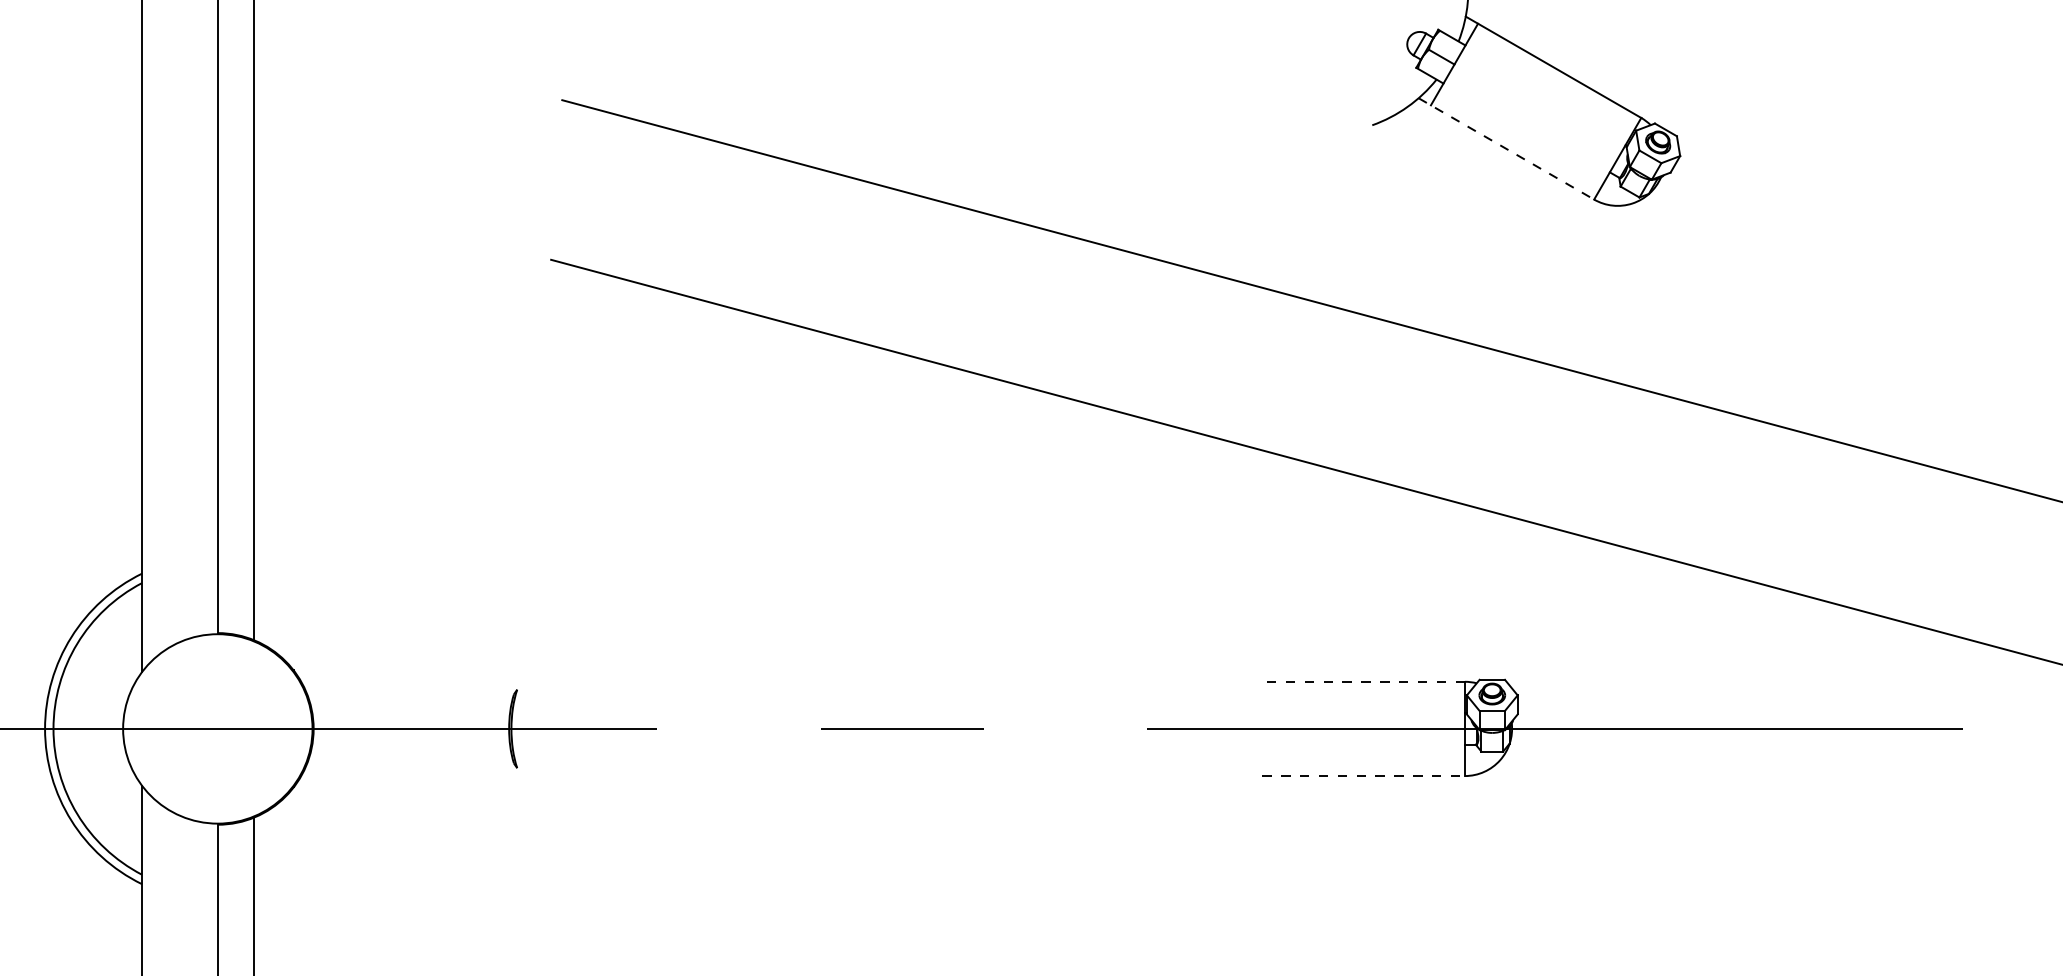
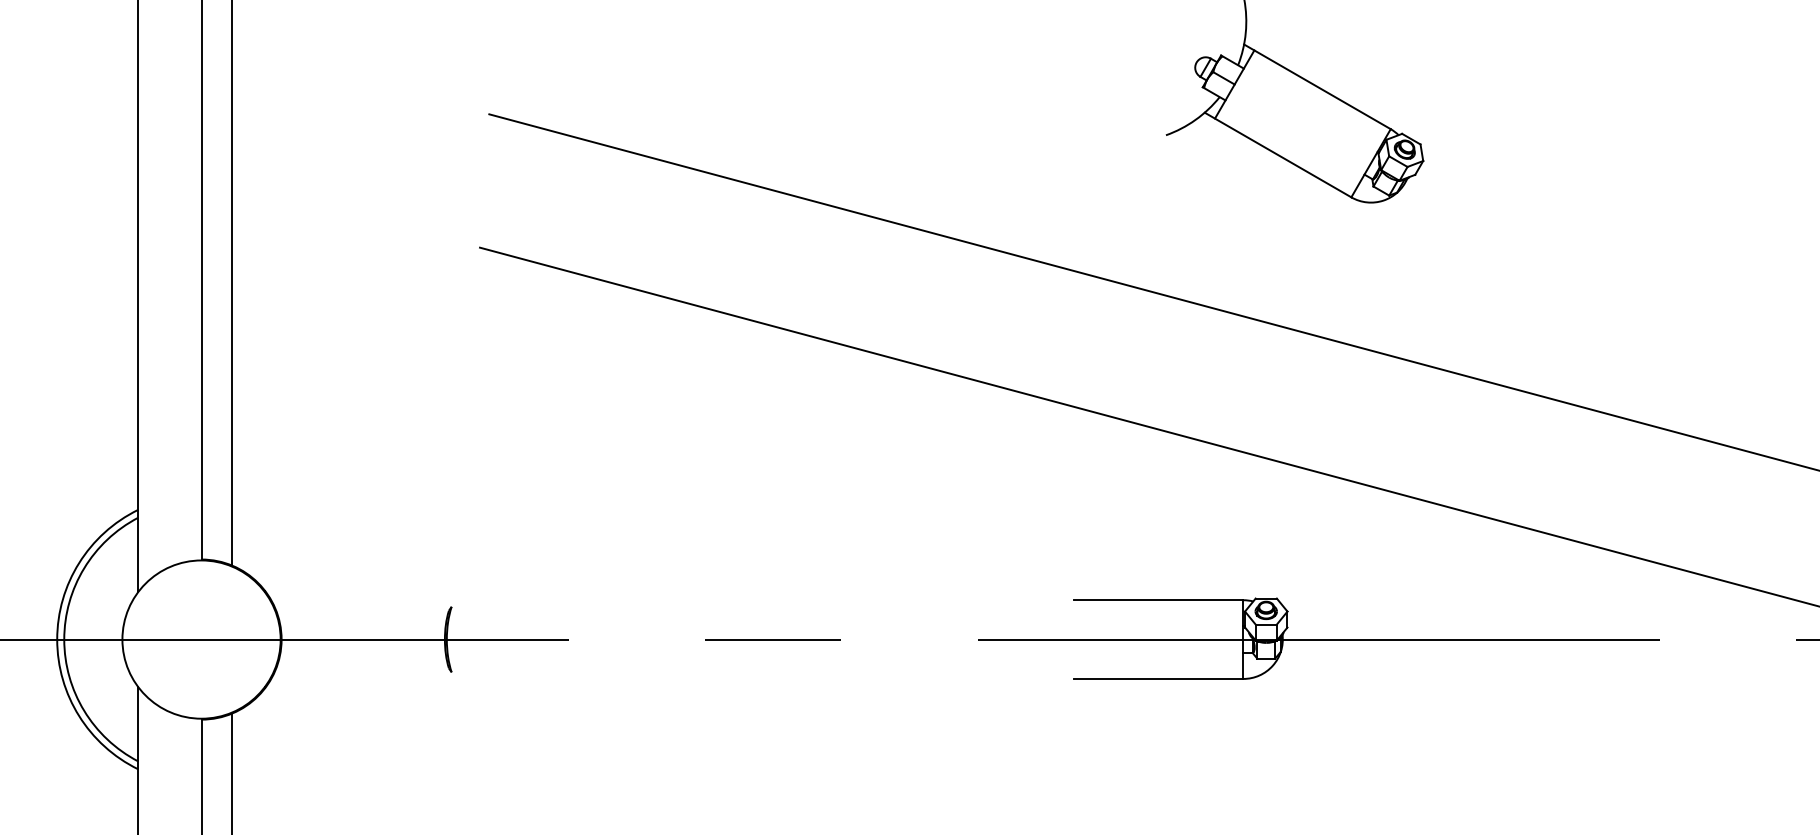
line: (1506, 149) -> (1278, 155), dashed -> solid
line: (1363, 682) -> (1158, 600), dashed -> solid
line: (1363, 775) -> (1158, 678), dashed -> solid

